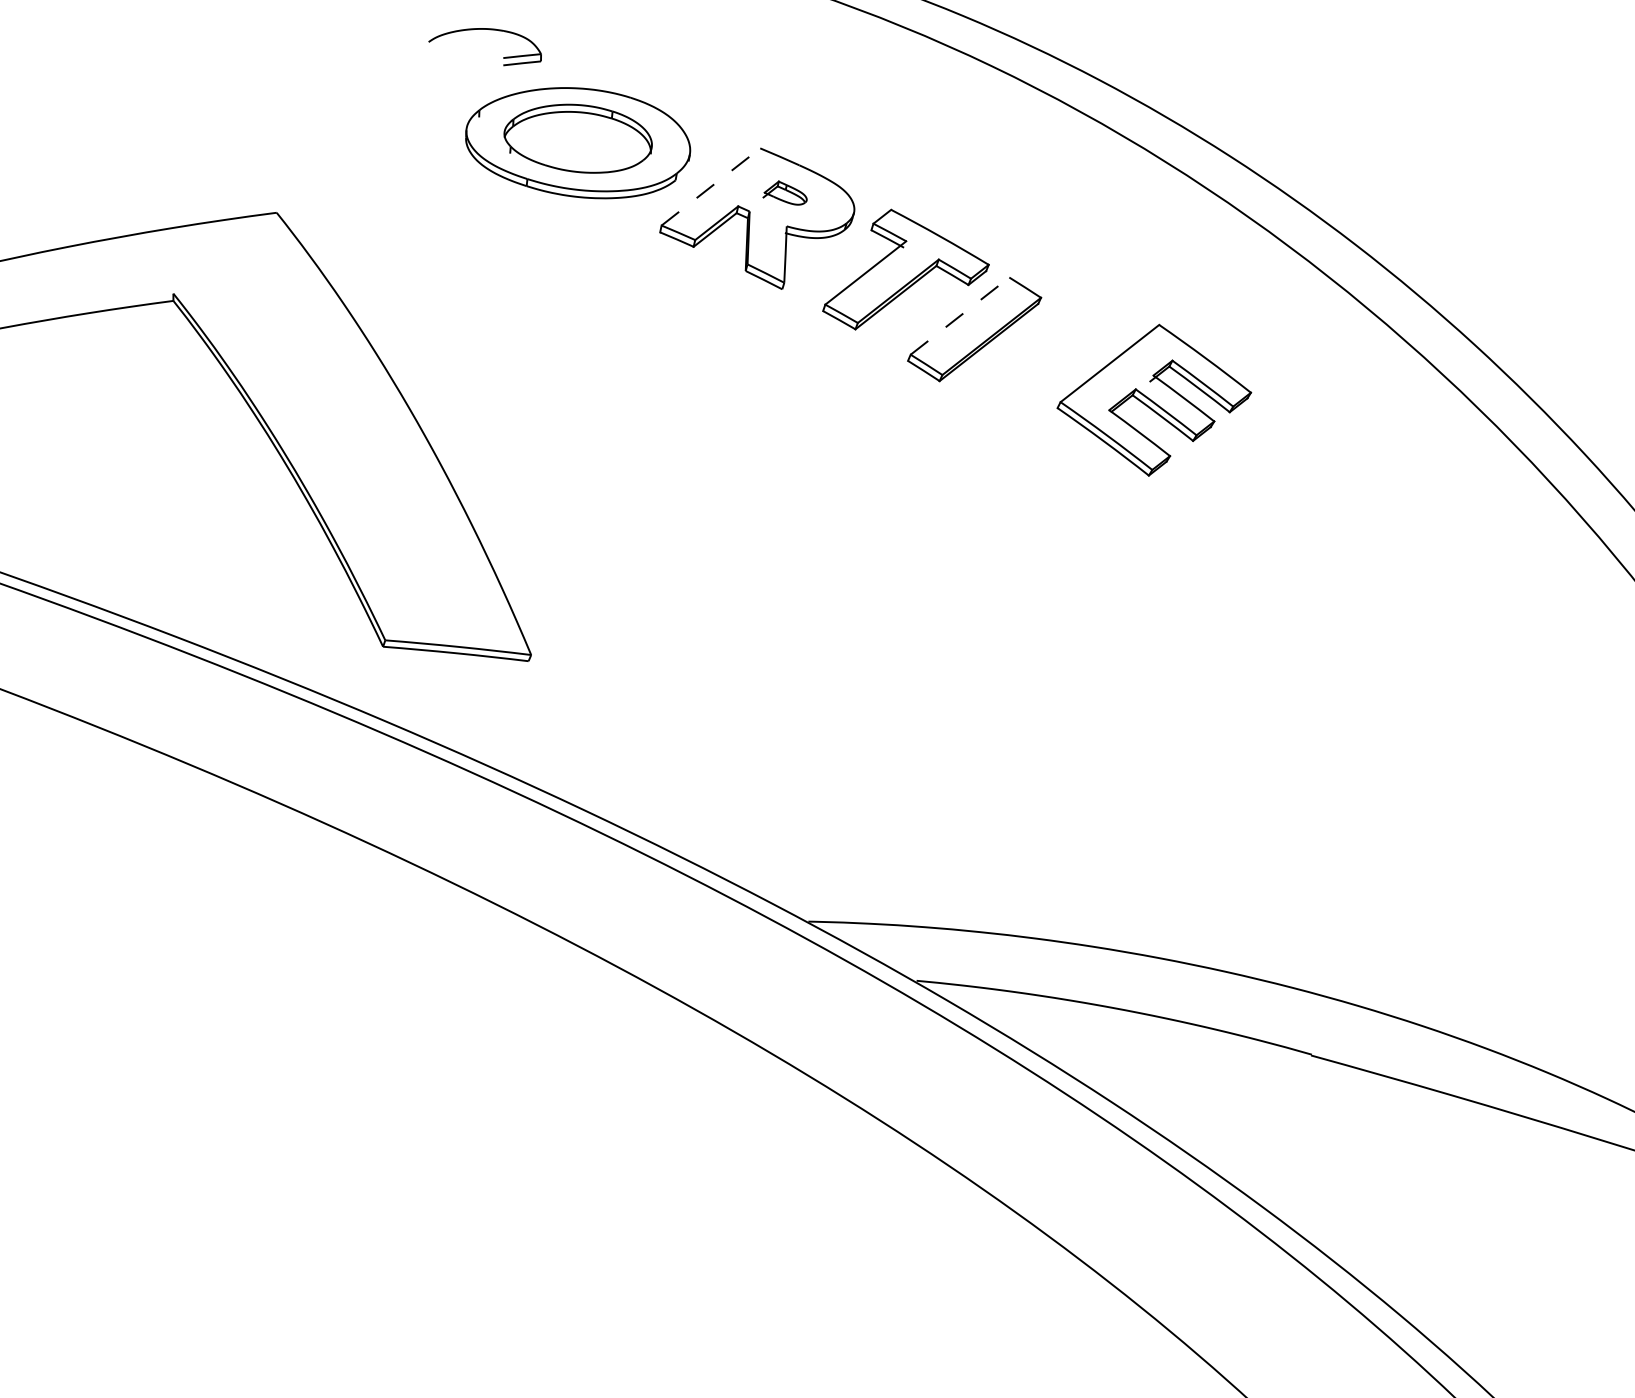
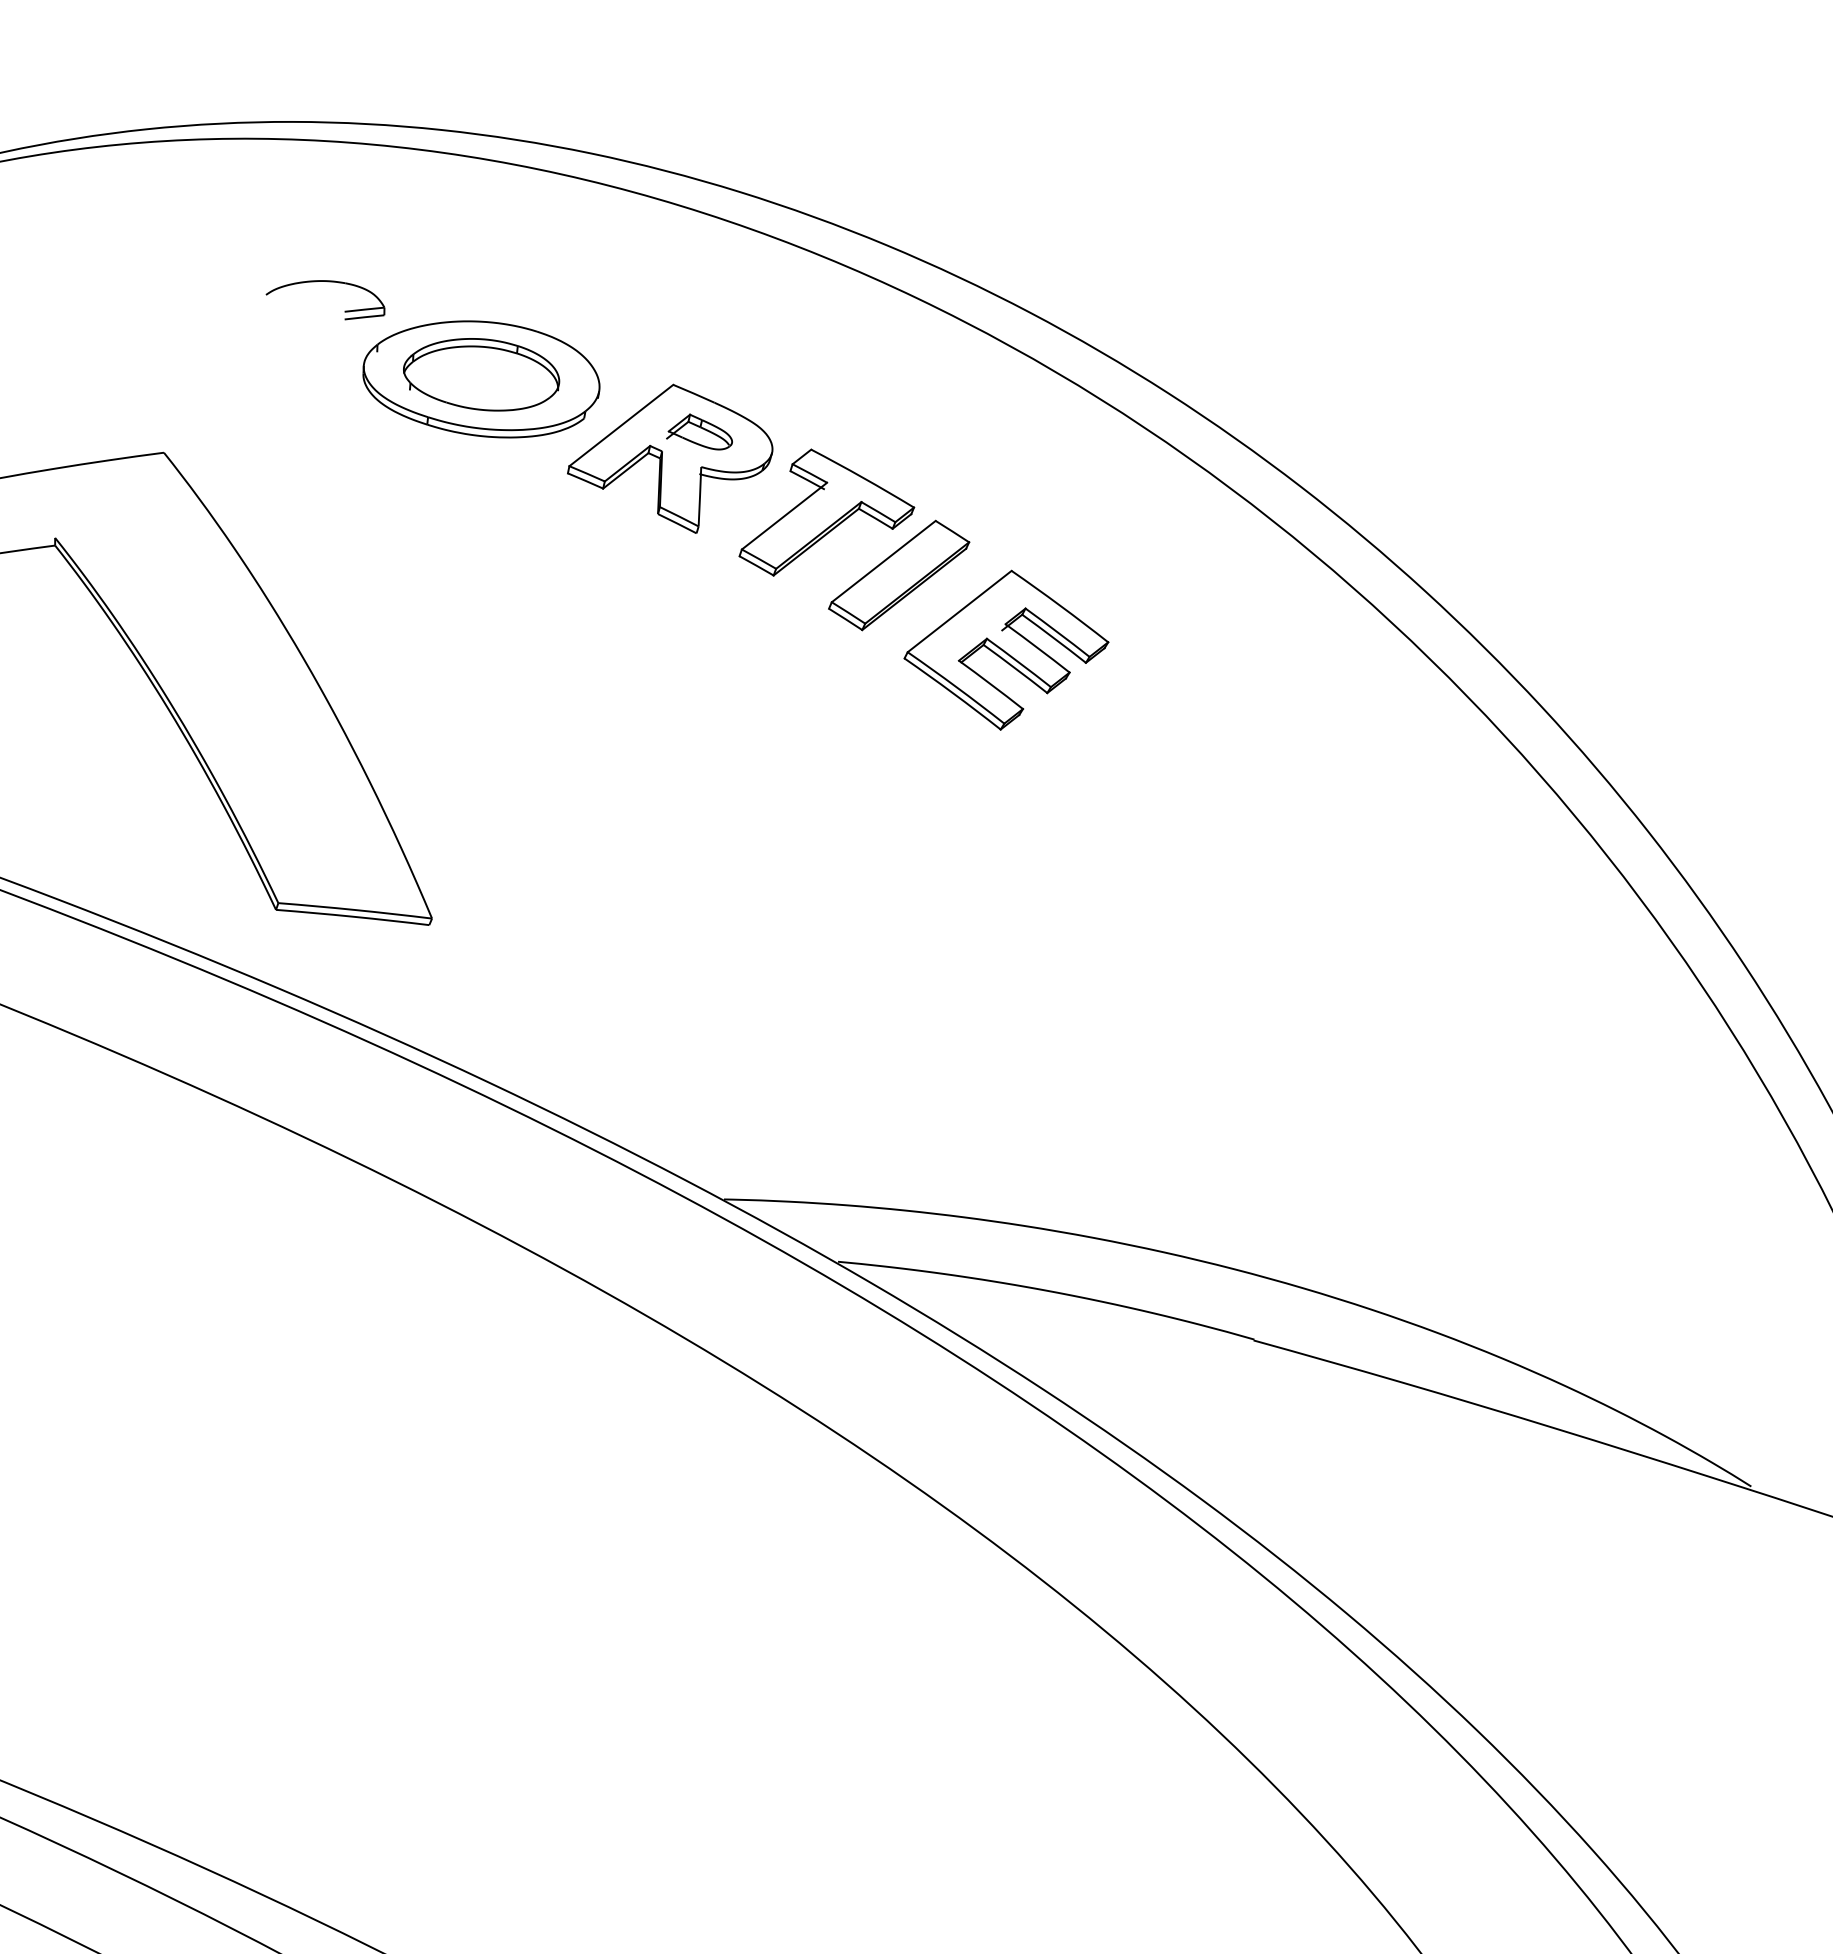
part: (487, 30) -> (327, 282), moved
line: (711, 186) -> (621, 425), dashed -> solid
part: (785, 192) -> (699, 431), size x1.43
line: (959, 316) -> (883, 561), dashed -> solid
part: (1154, 399) -> (1006, 649), moved

